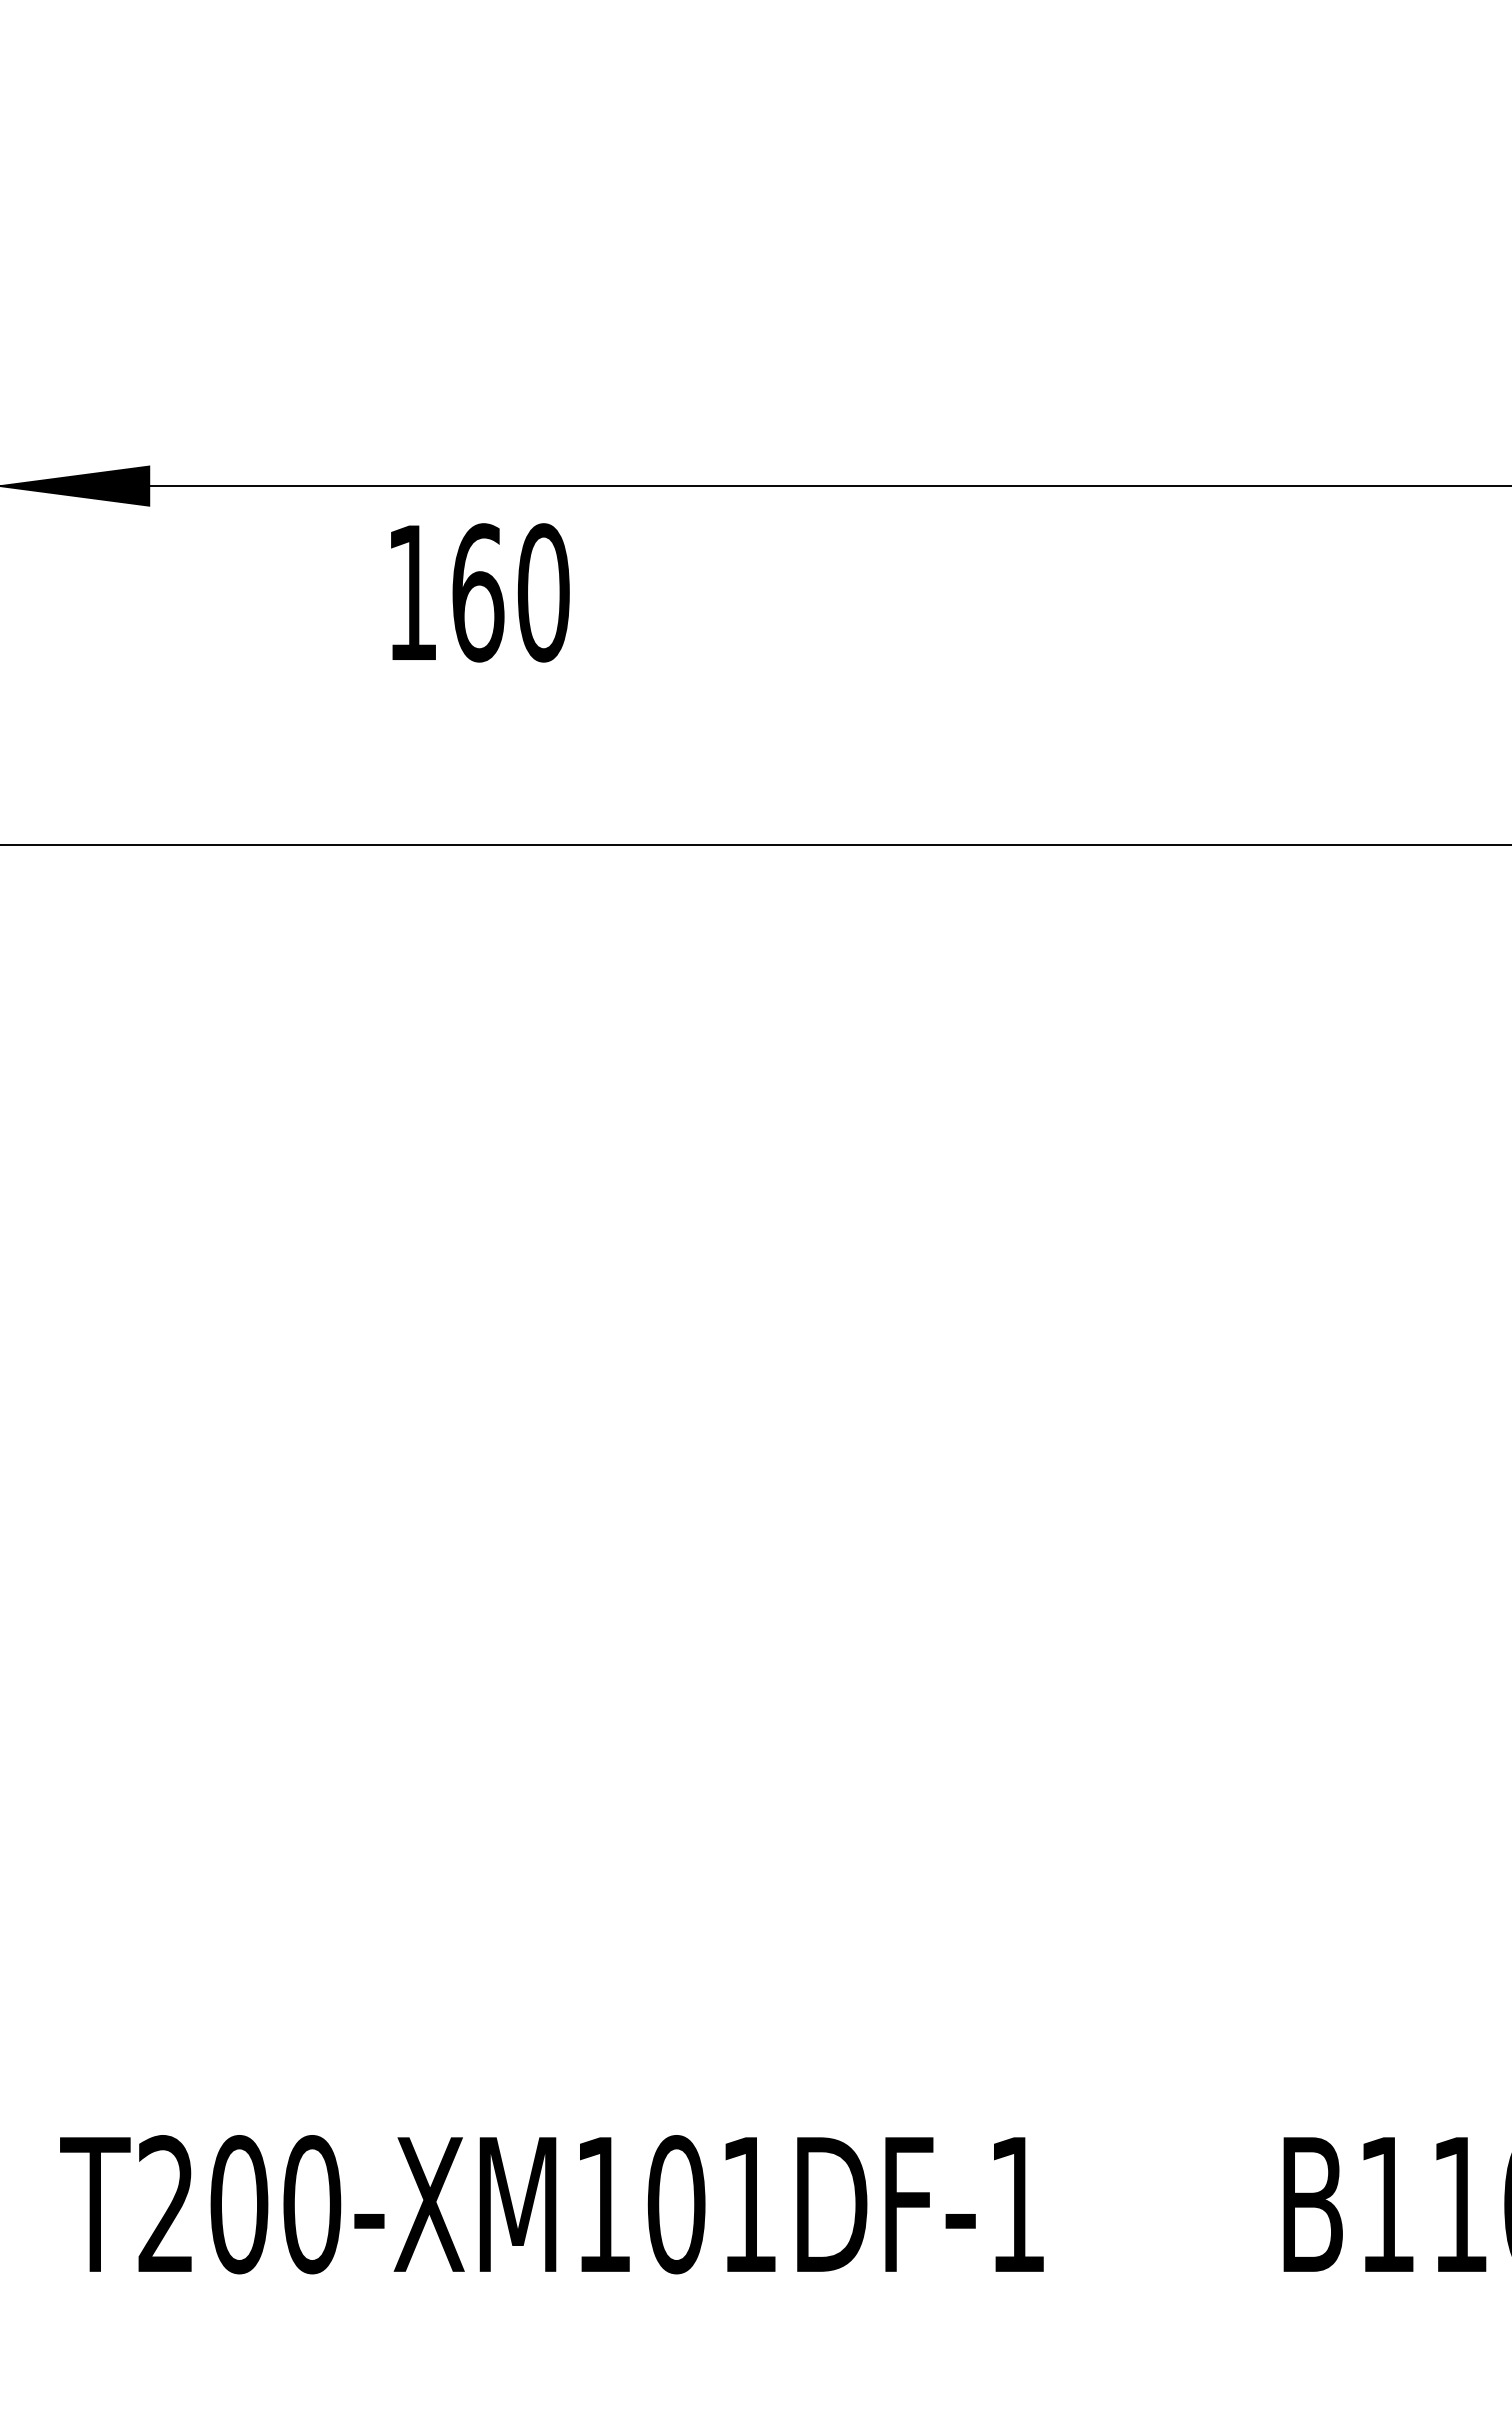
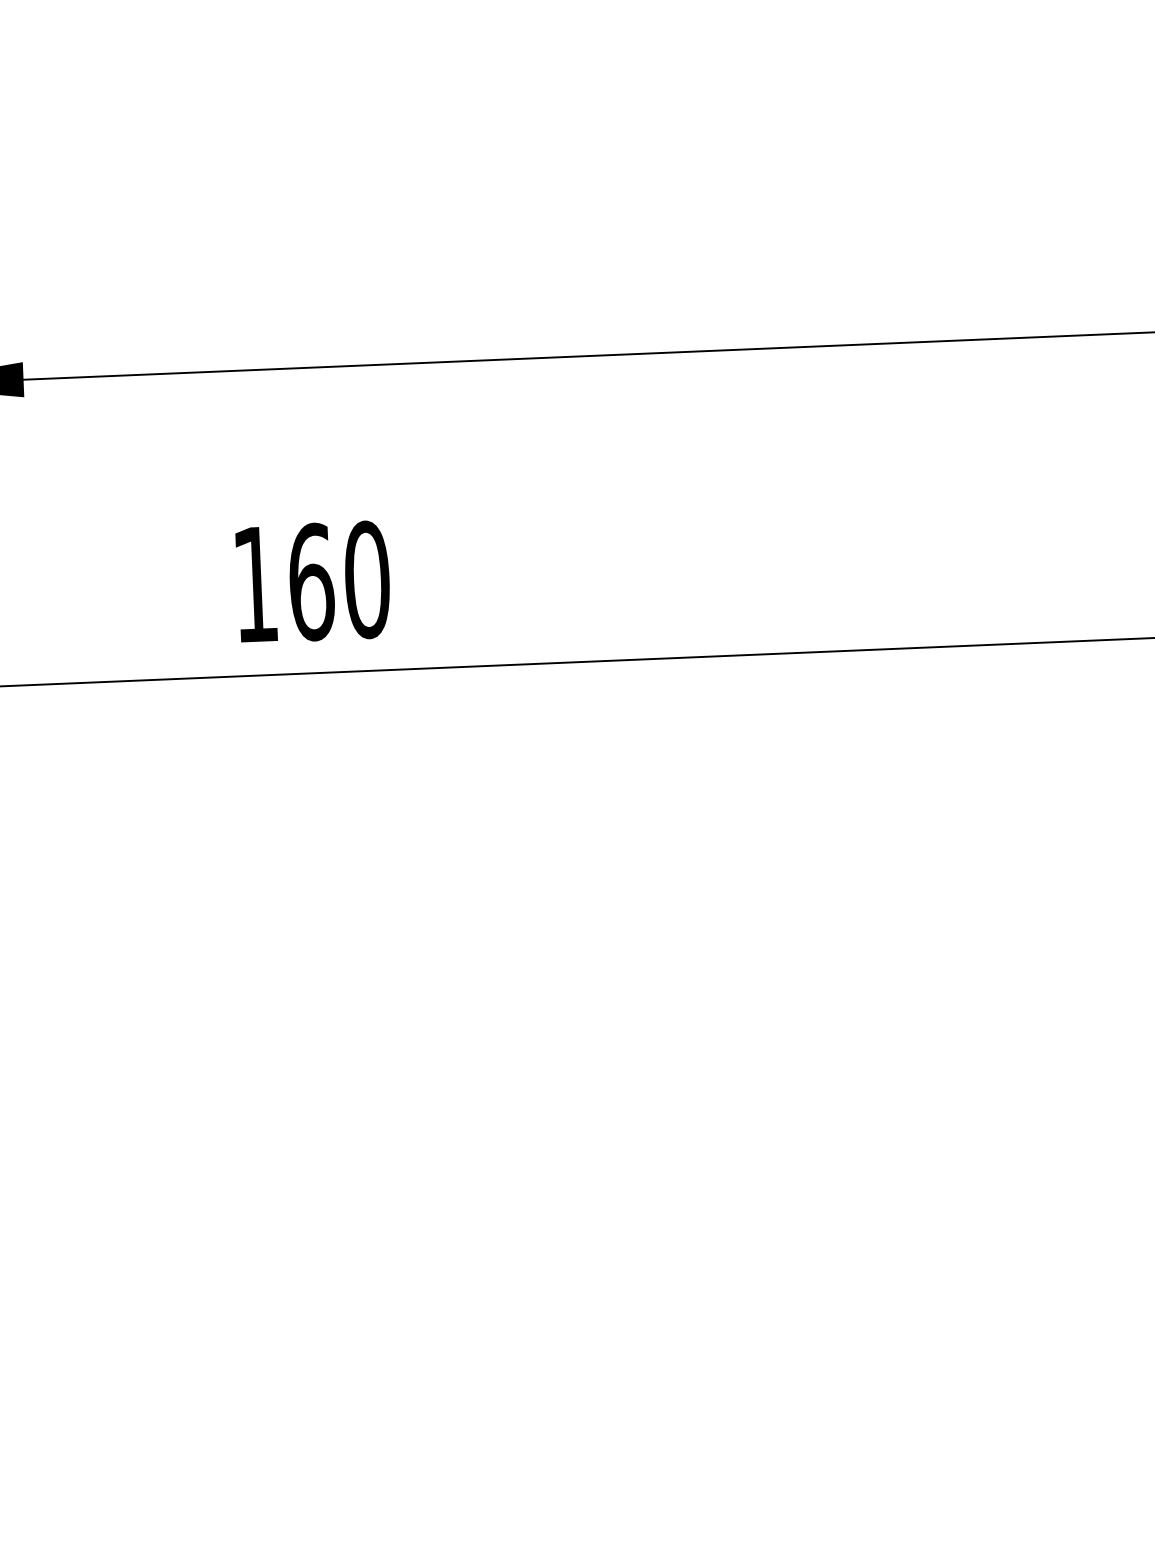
text: (480, 592) -> (313, 581), moved

